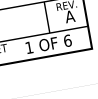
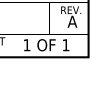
text: (67, 41) -> (65, 45), 6 -> 1

